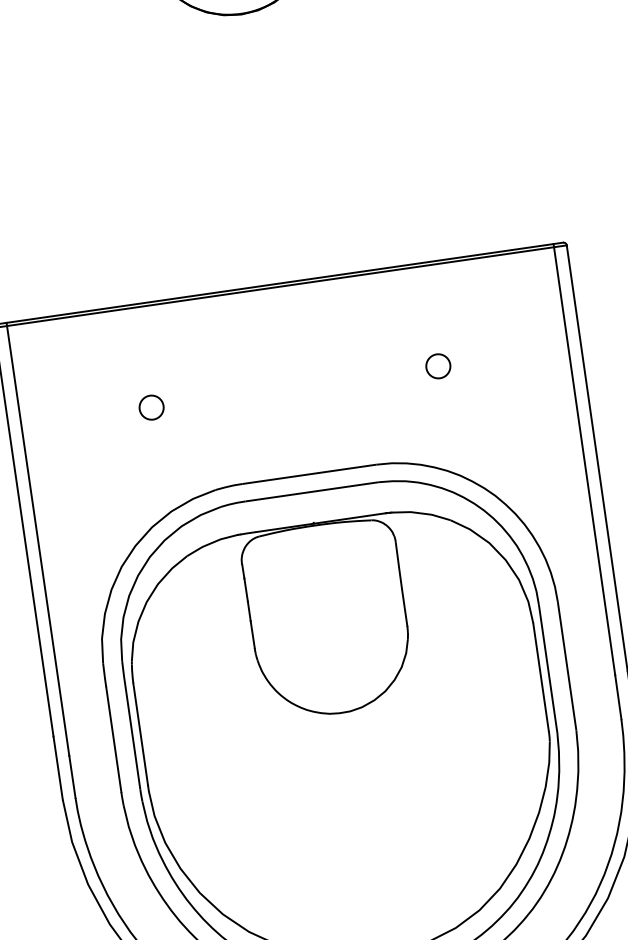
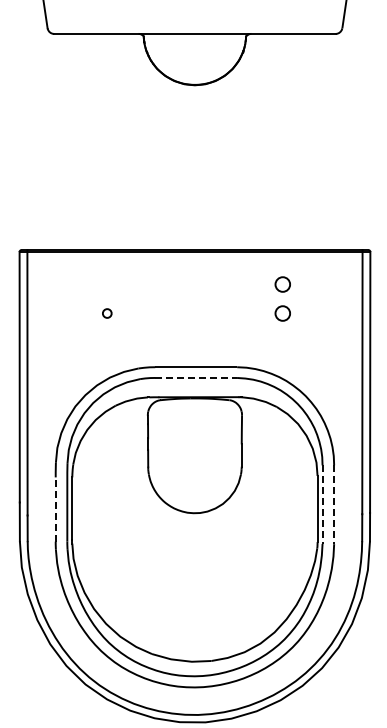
circle: (430, 319) -> (282, 284), added
circle: (152, 407) -> (107, 313), size x0.6
line: (312, 491) -> (196, 377), solid -> dashed
line: (568, 669) -> (334, 506), solid -> dashed
line: (548, 671) -> (322, 506), solid -> dashed
line: (113, 739) -> (55, 509), solid -> dashed

